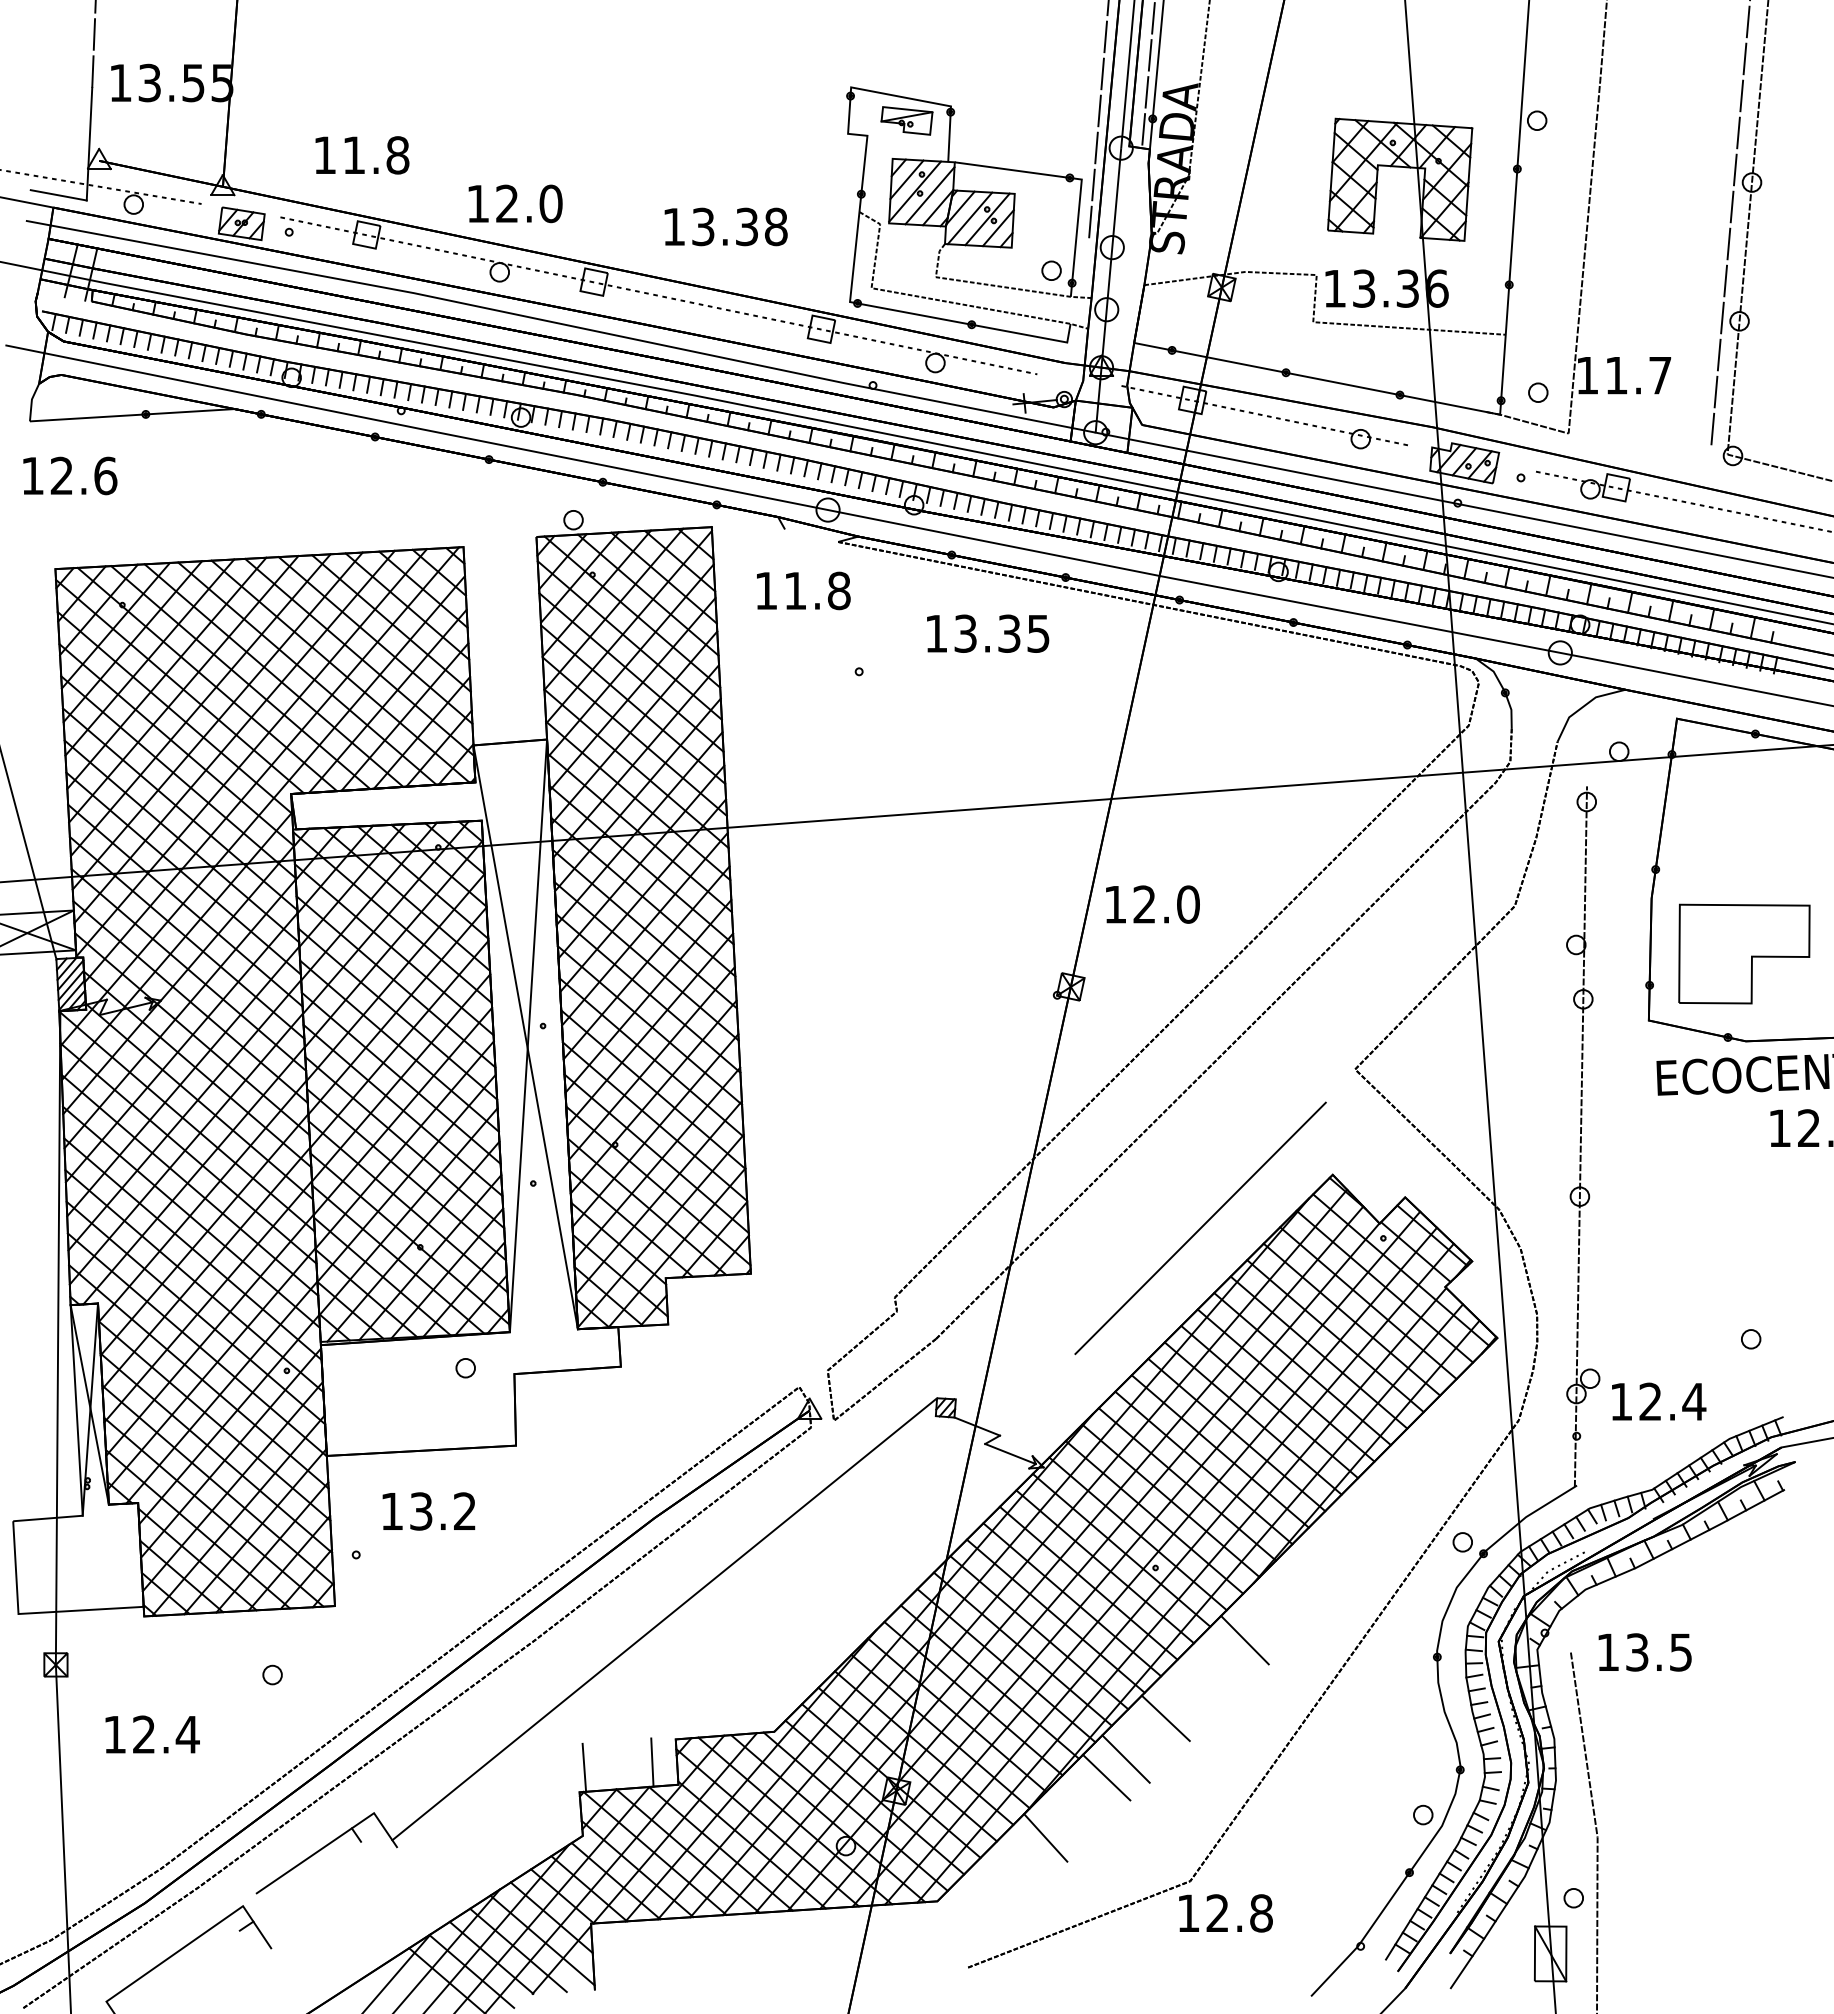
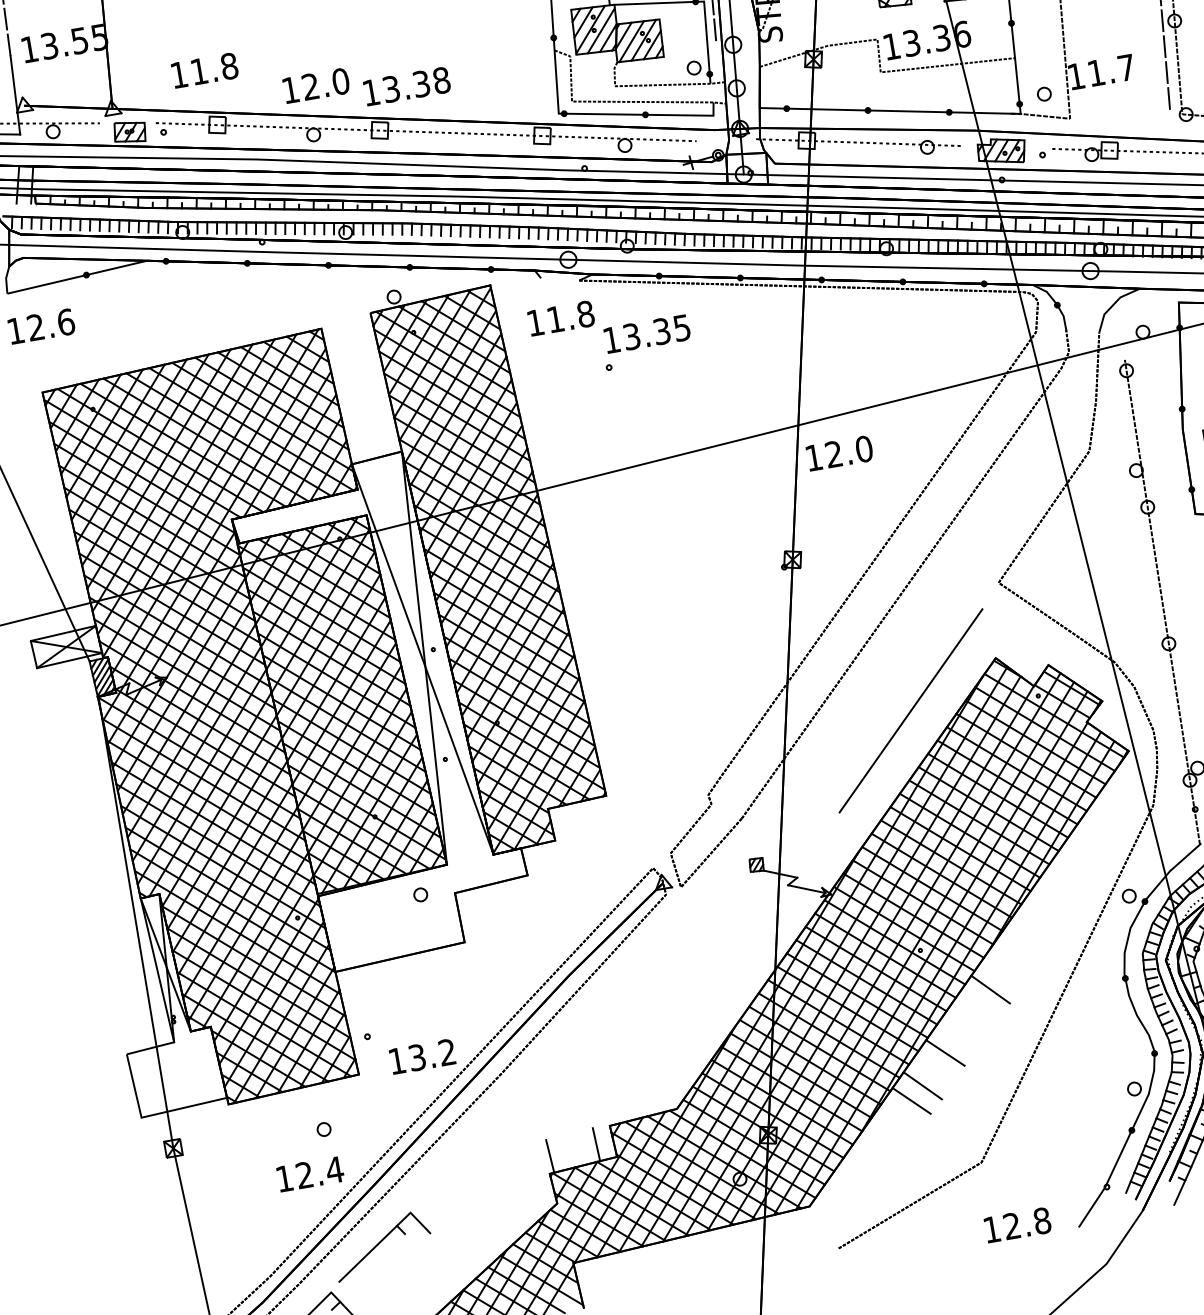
text: (725, 226) -> (406, 86), moved
text: (988, 633) -> (647, 333), moved
text: (1152, 904) -> (839, 453), moved
text: (428, 1511) -> (422, 1056), moved
line: (664, 1619) -> (587, 1044), removed
text: (152, 1734) -> (310, 1174), moved
line: (1045, 1837) -> (876, 1149), removed
text: (1225, 1913) -> (1017, 1225), moved

